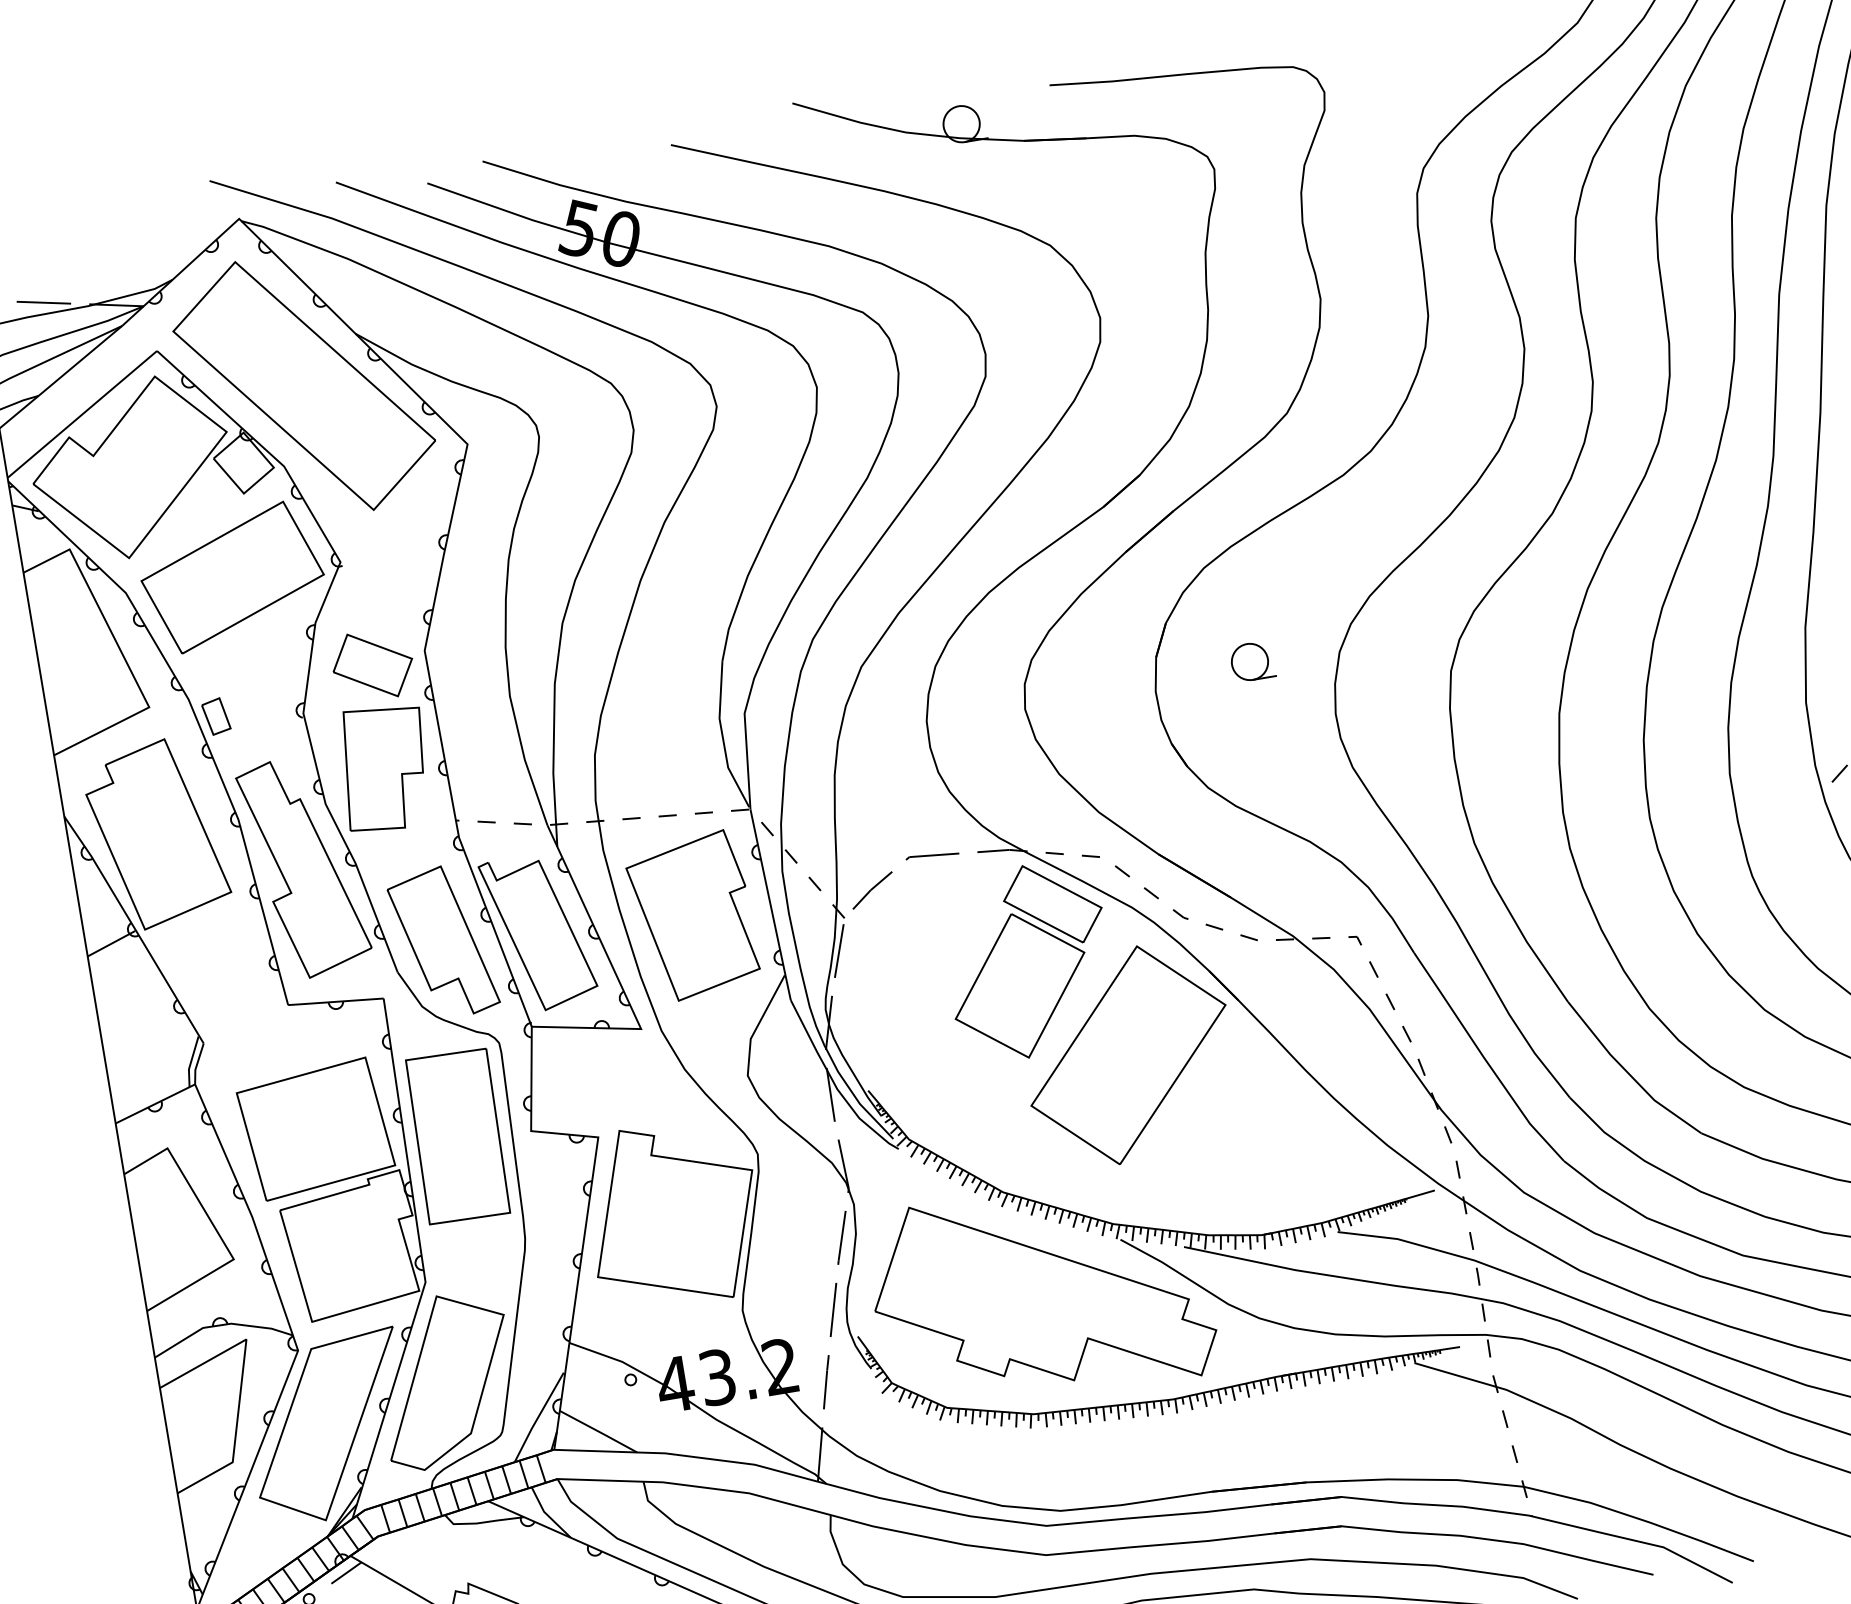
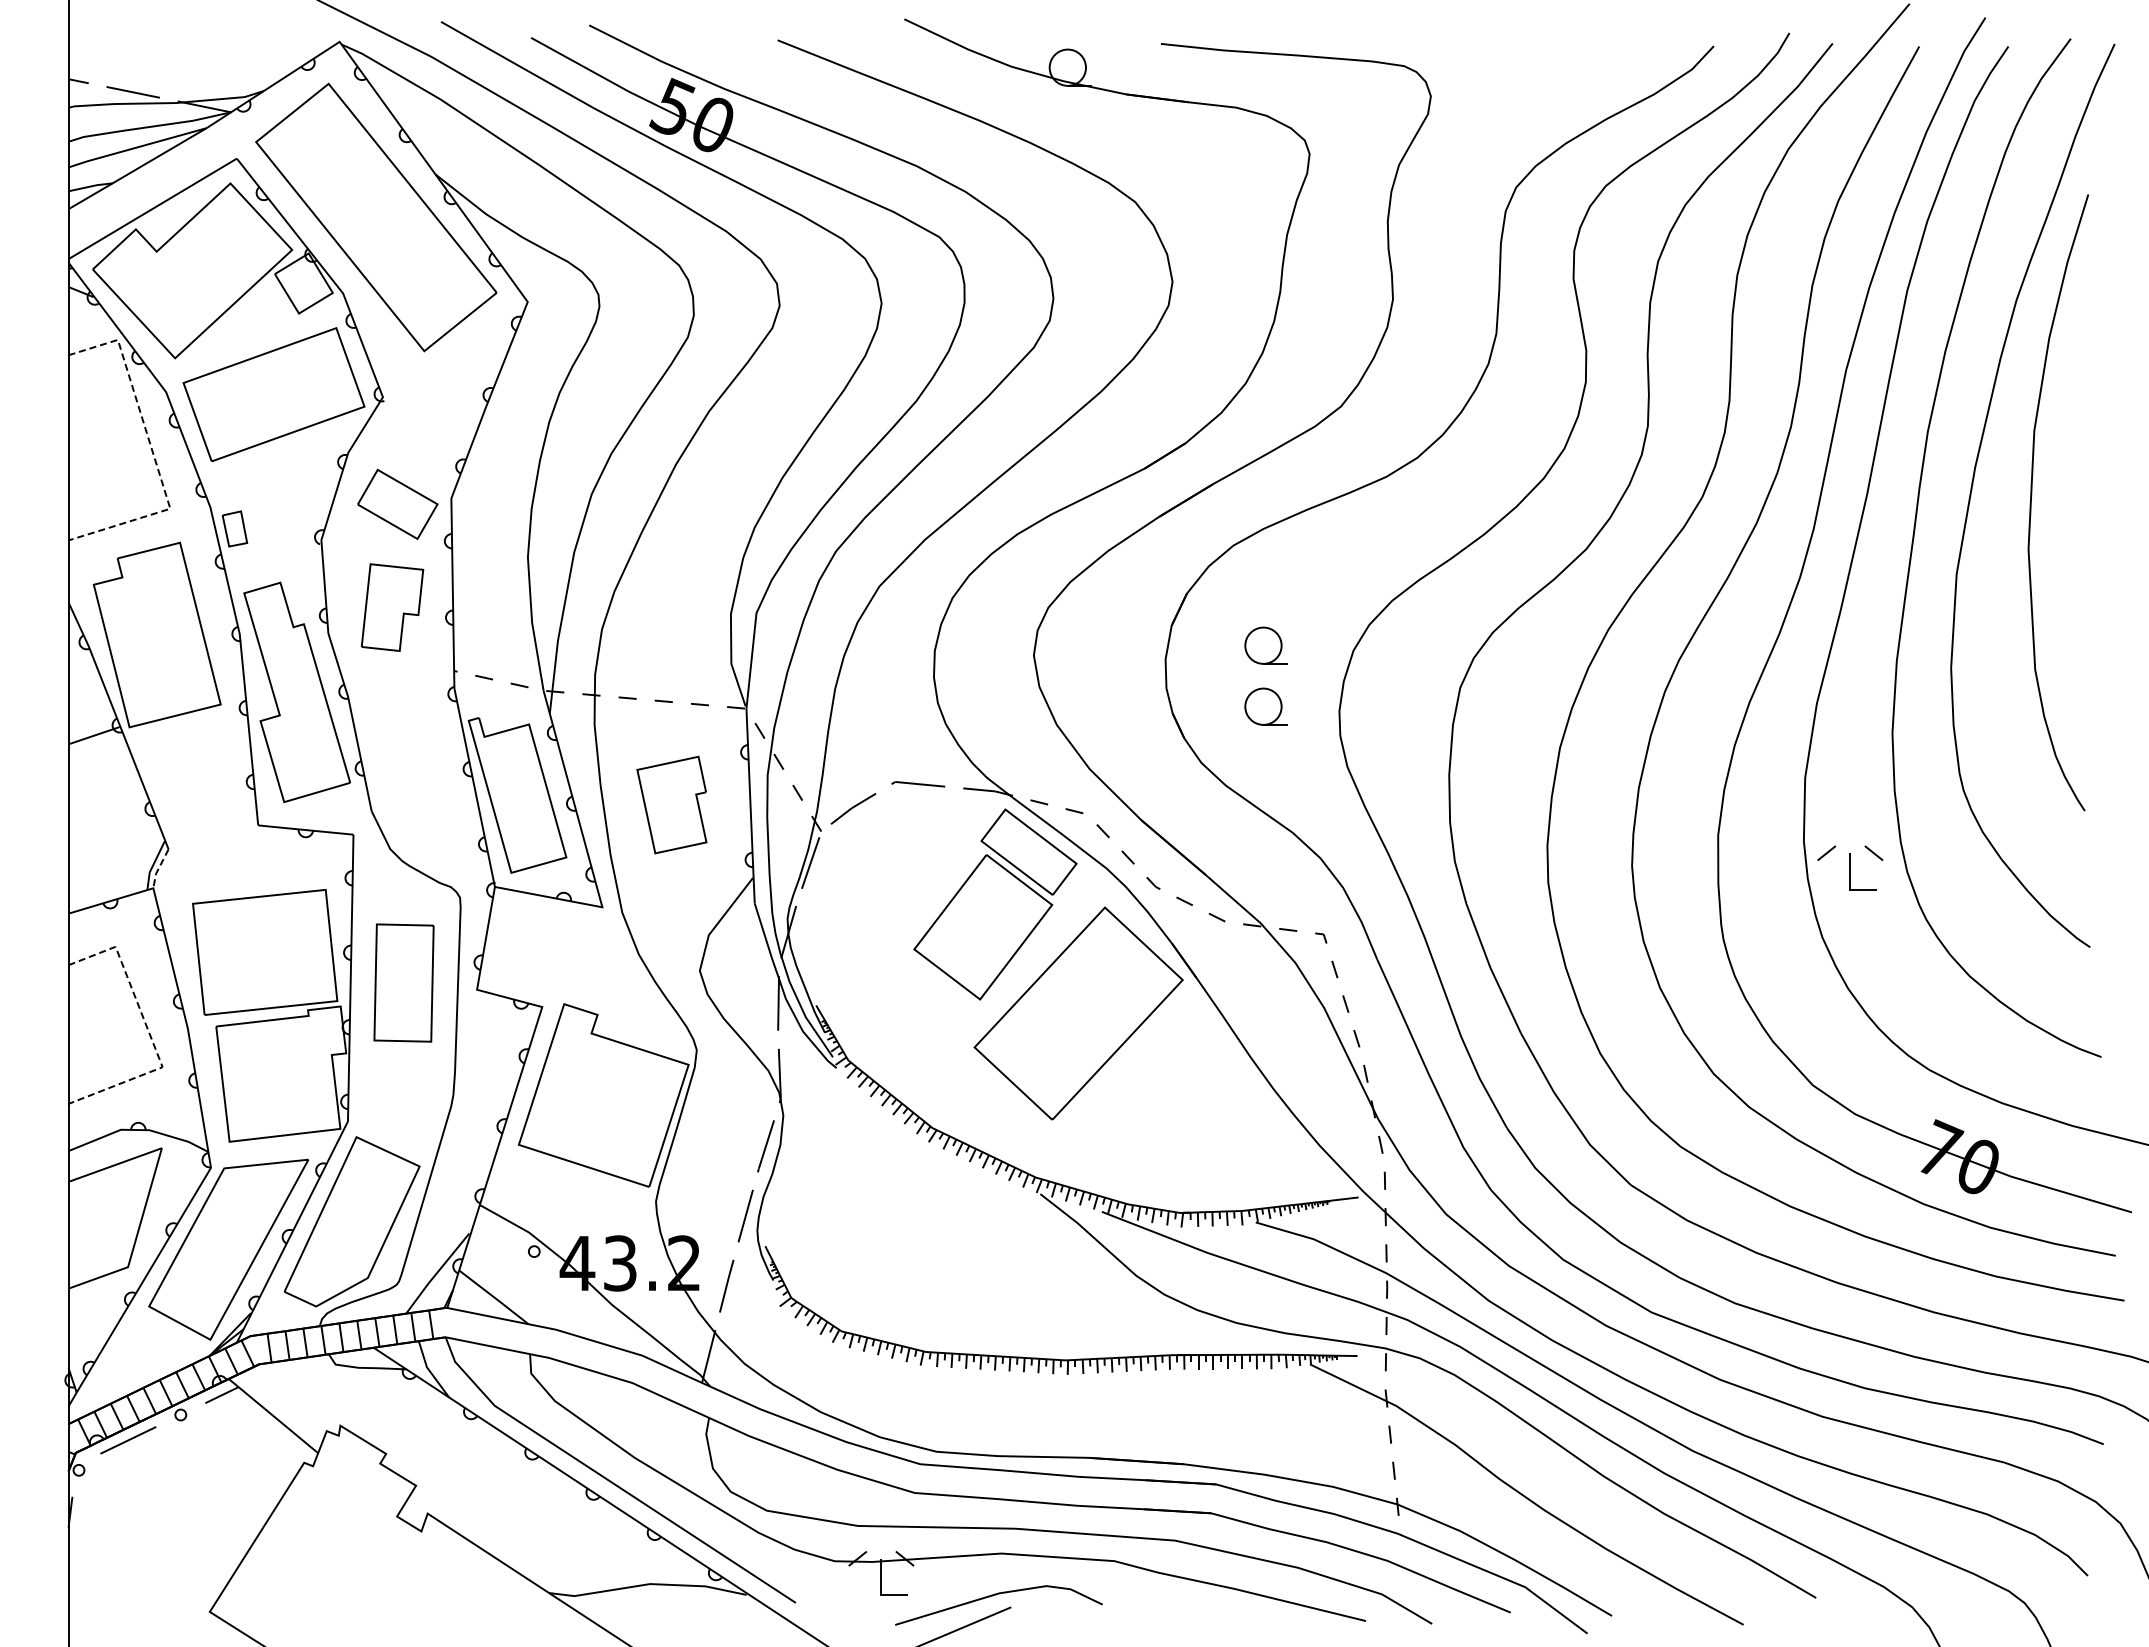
line: (122, 652) -> (152, 450), solid -> dashed
part: (1262, 721) -> (1265, 706), added
part: (384, 768) -> (392, 607), size x0.7
part: (692, 916) -> (671, 804), size x0.6
part: (443, 942) -> (421, 789), removed
line: (196, 1064) -> (158, 868), solid -> dashed
part: (457, 1136) -> (403, 982), size x0.7
line: (213, 1226) -> (148, 1031), solid -> dashed
part: (1041, 1293) -> (953, 1234), removed

